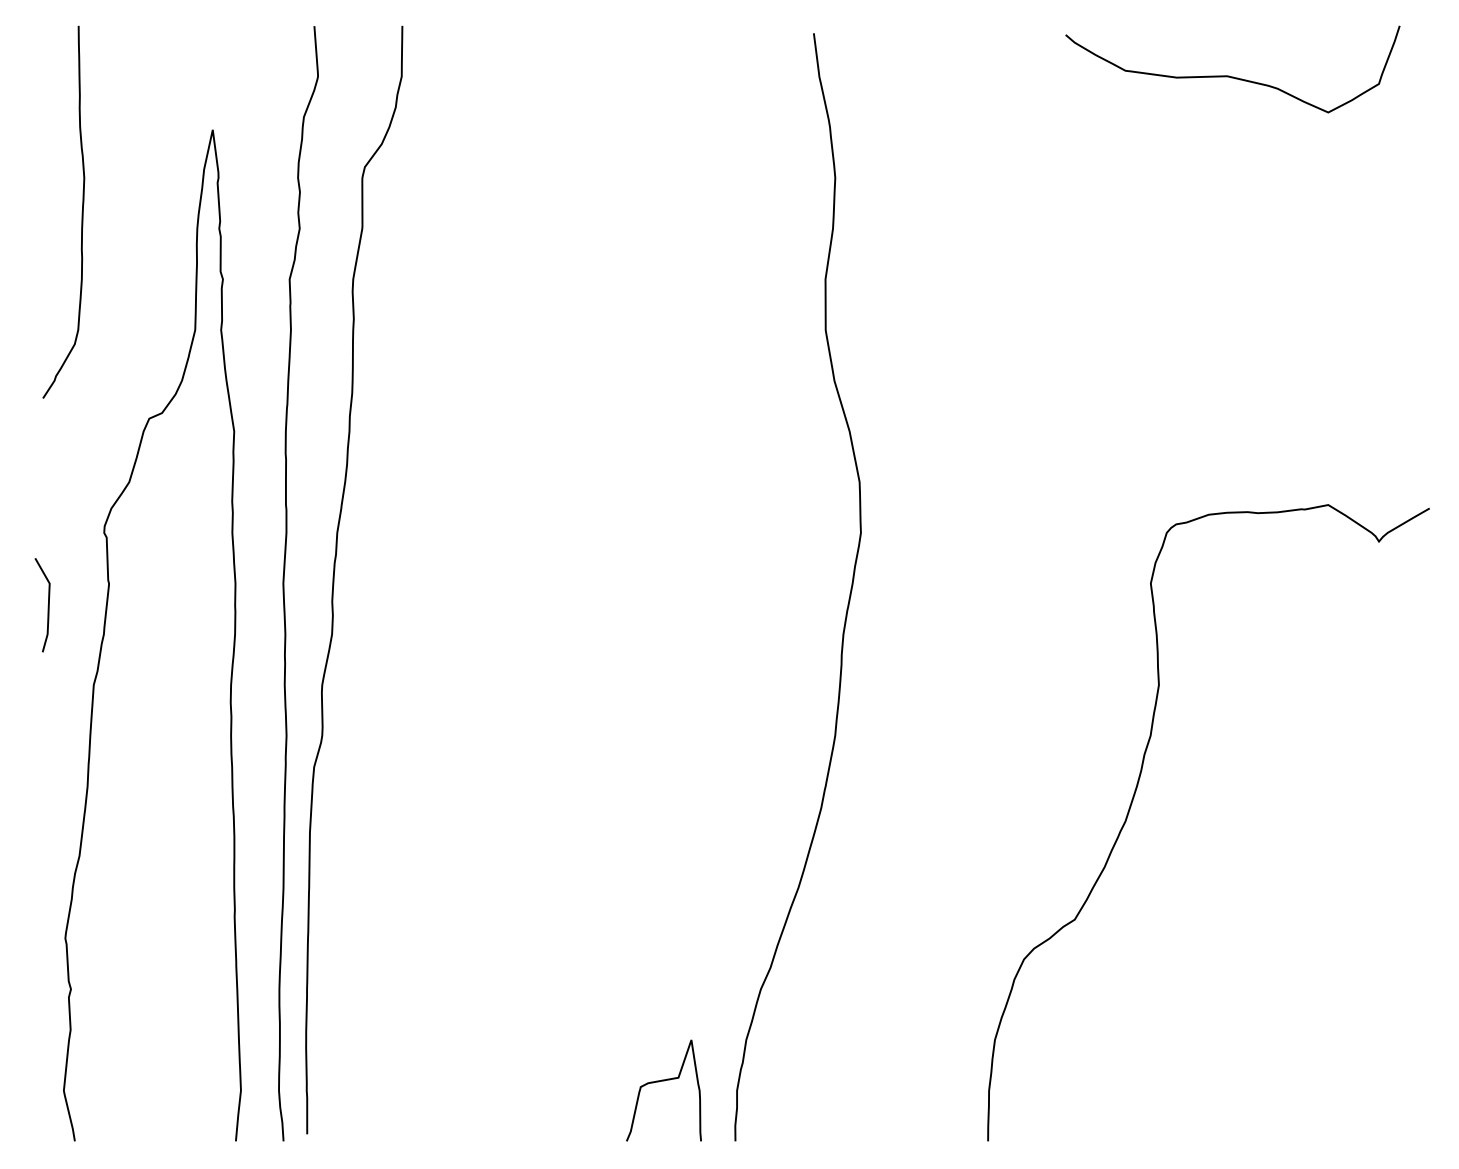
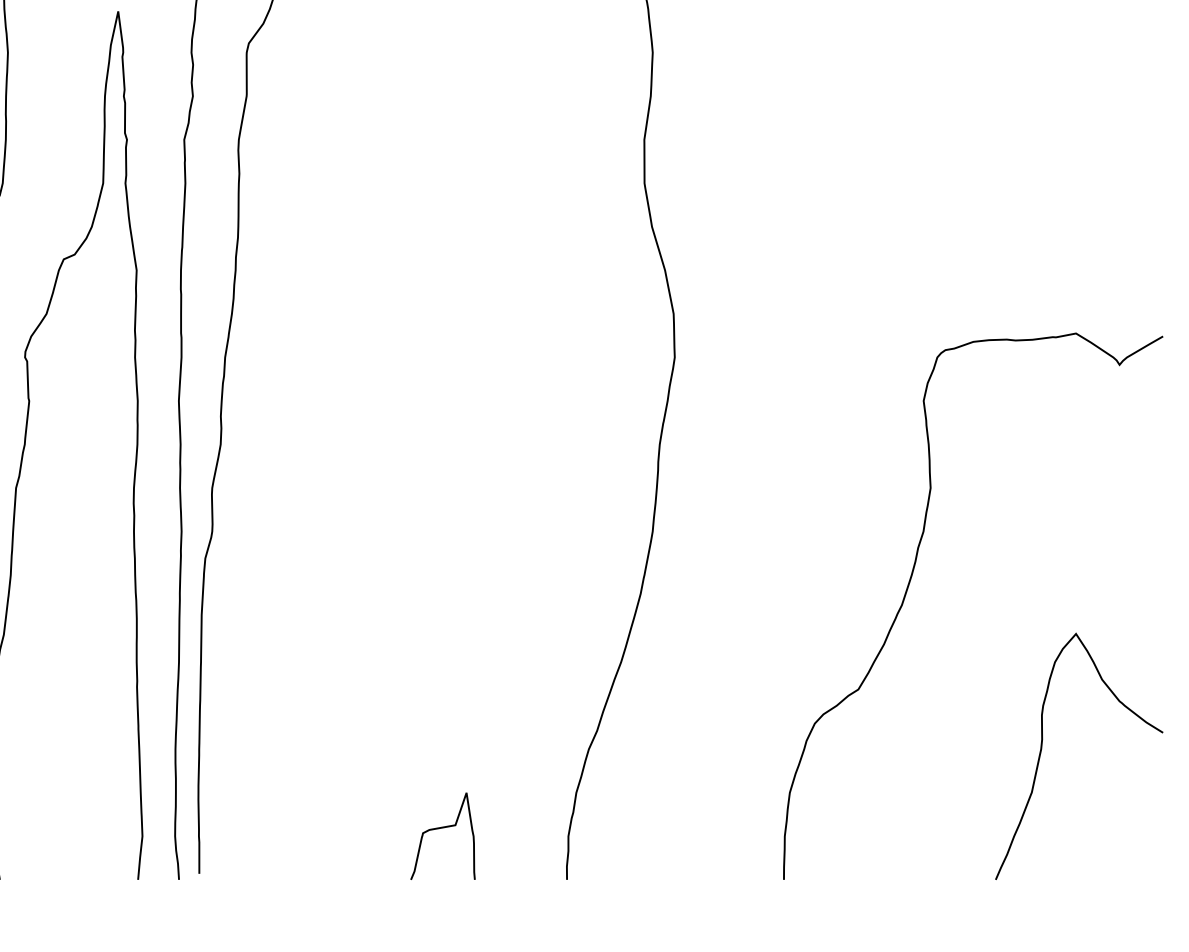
curve: (1288, 991) -> (1041, 751), added
curve: (659, 1082) -> (439, 829), moved

